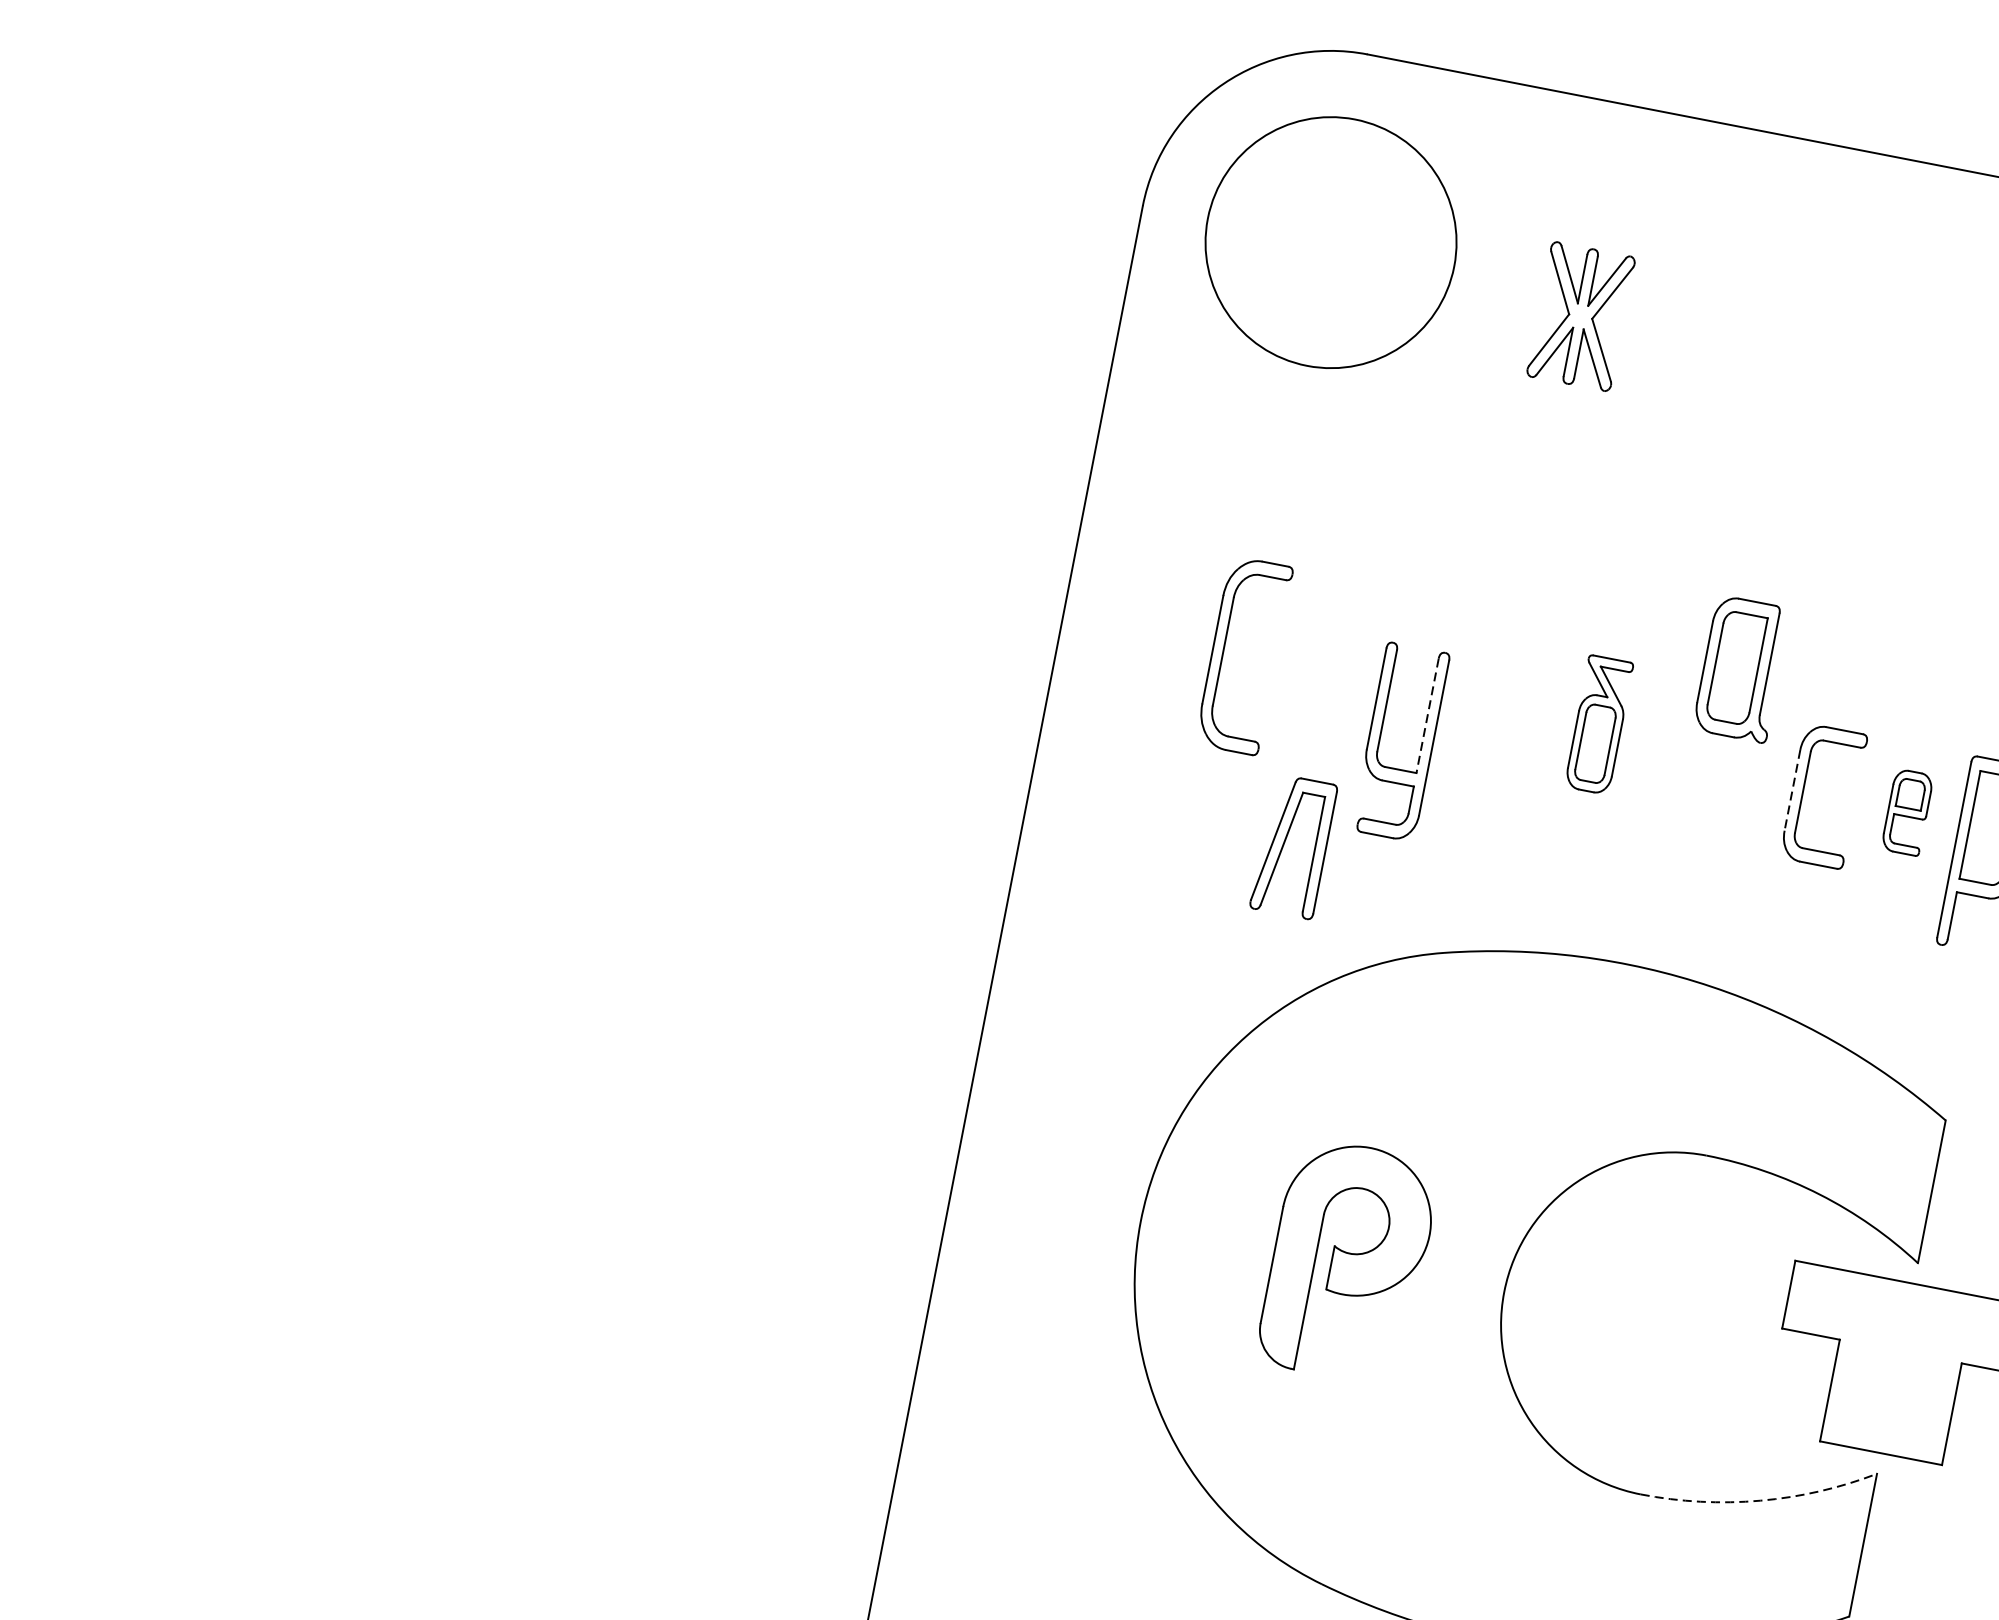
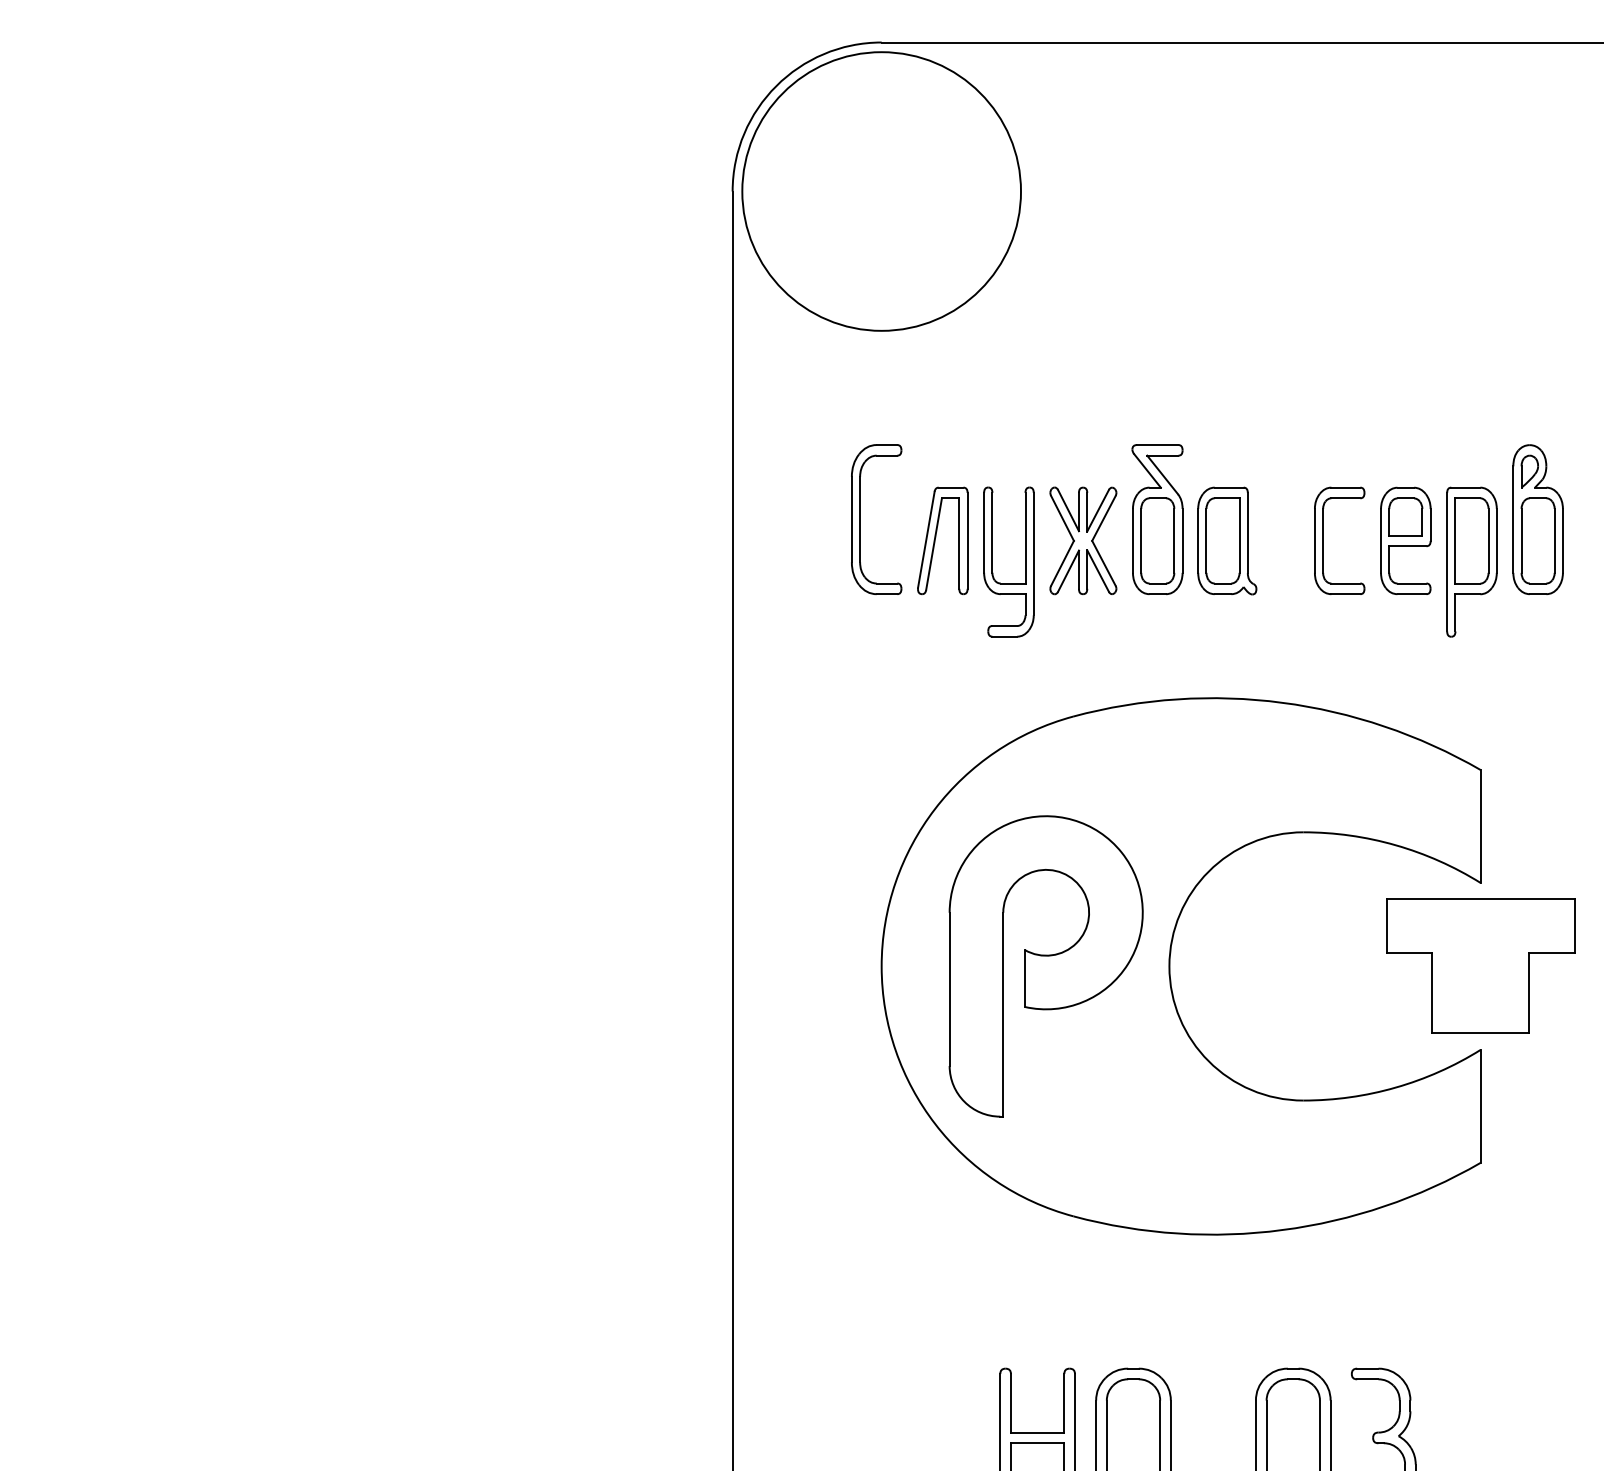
circle: (1330, 242) -> (881, 191), size x1.43
part: (1581, 316) -> (1083, 540), moved
part: (1742, 668) -> (1227, 540), moved
line: (1427, 716) -> (1025, 538), dashed -> solid
part: (1598, 724) -> (1157, 519), size x1.43
line: (1792, 789) -> (1314, 540), dashed -> solid
part: (1907, 812) -> (1405, 540), size x1.67
part: (1286, 840) -> (936, 537), moved
part: (1347, 1261) -> (1045, 966), size x1.67
arc: (1760, 1500) -> (1395, 1087), dashed -> solid

